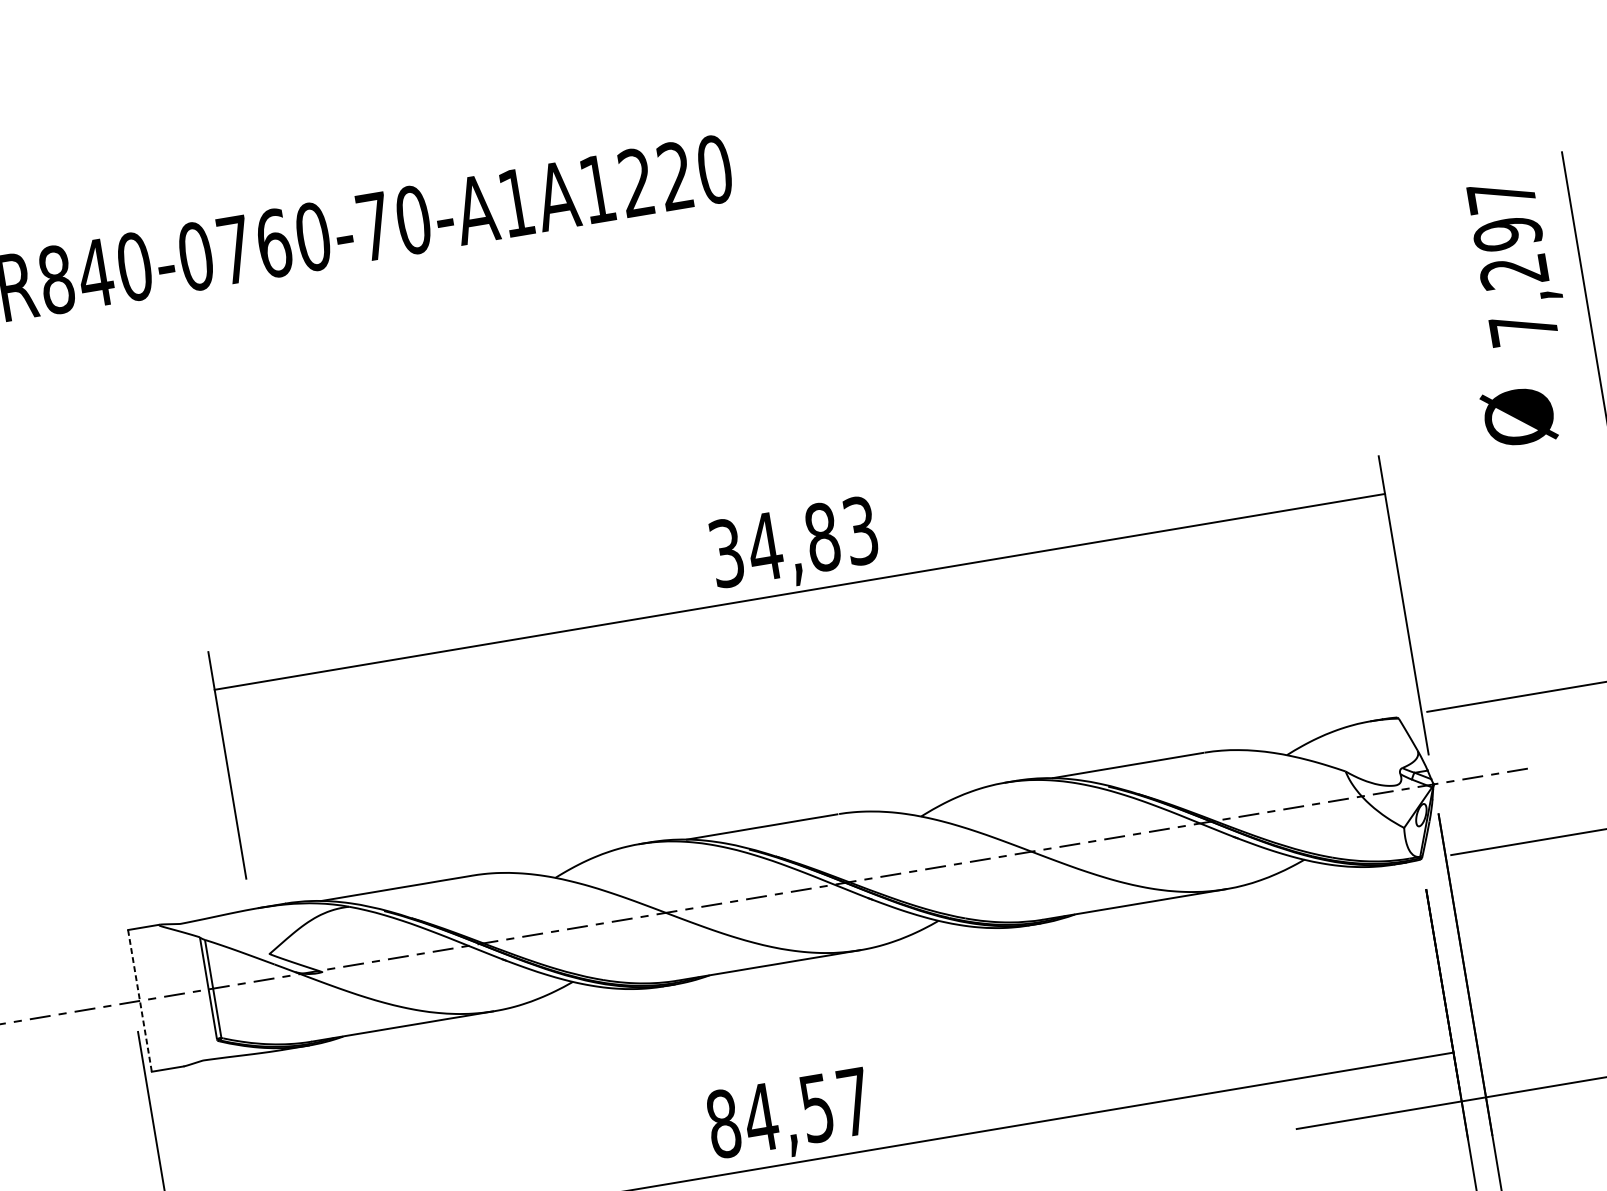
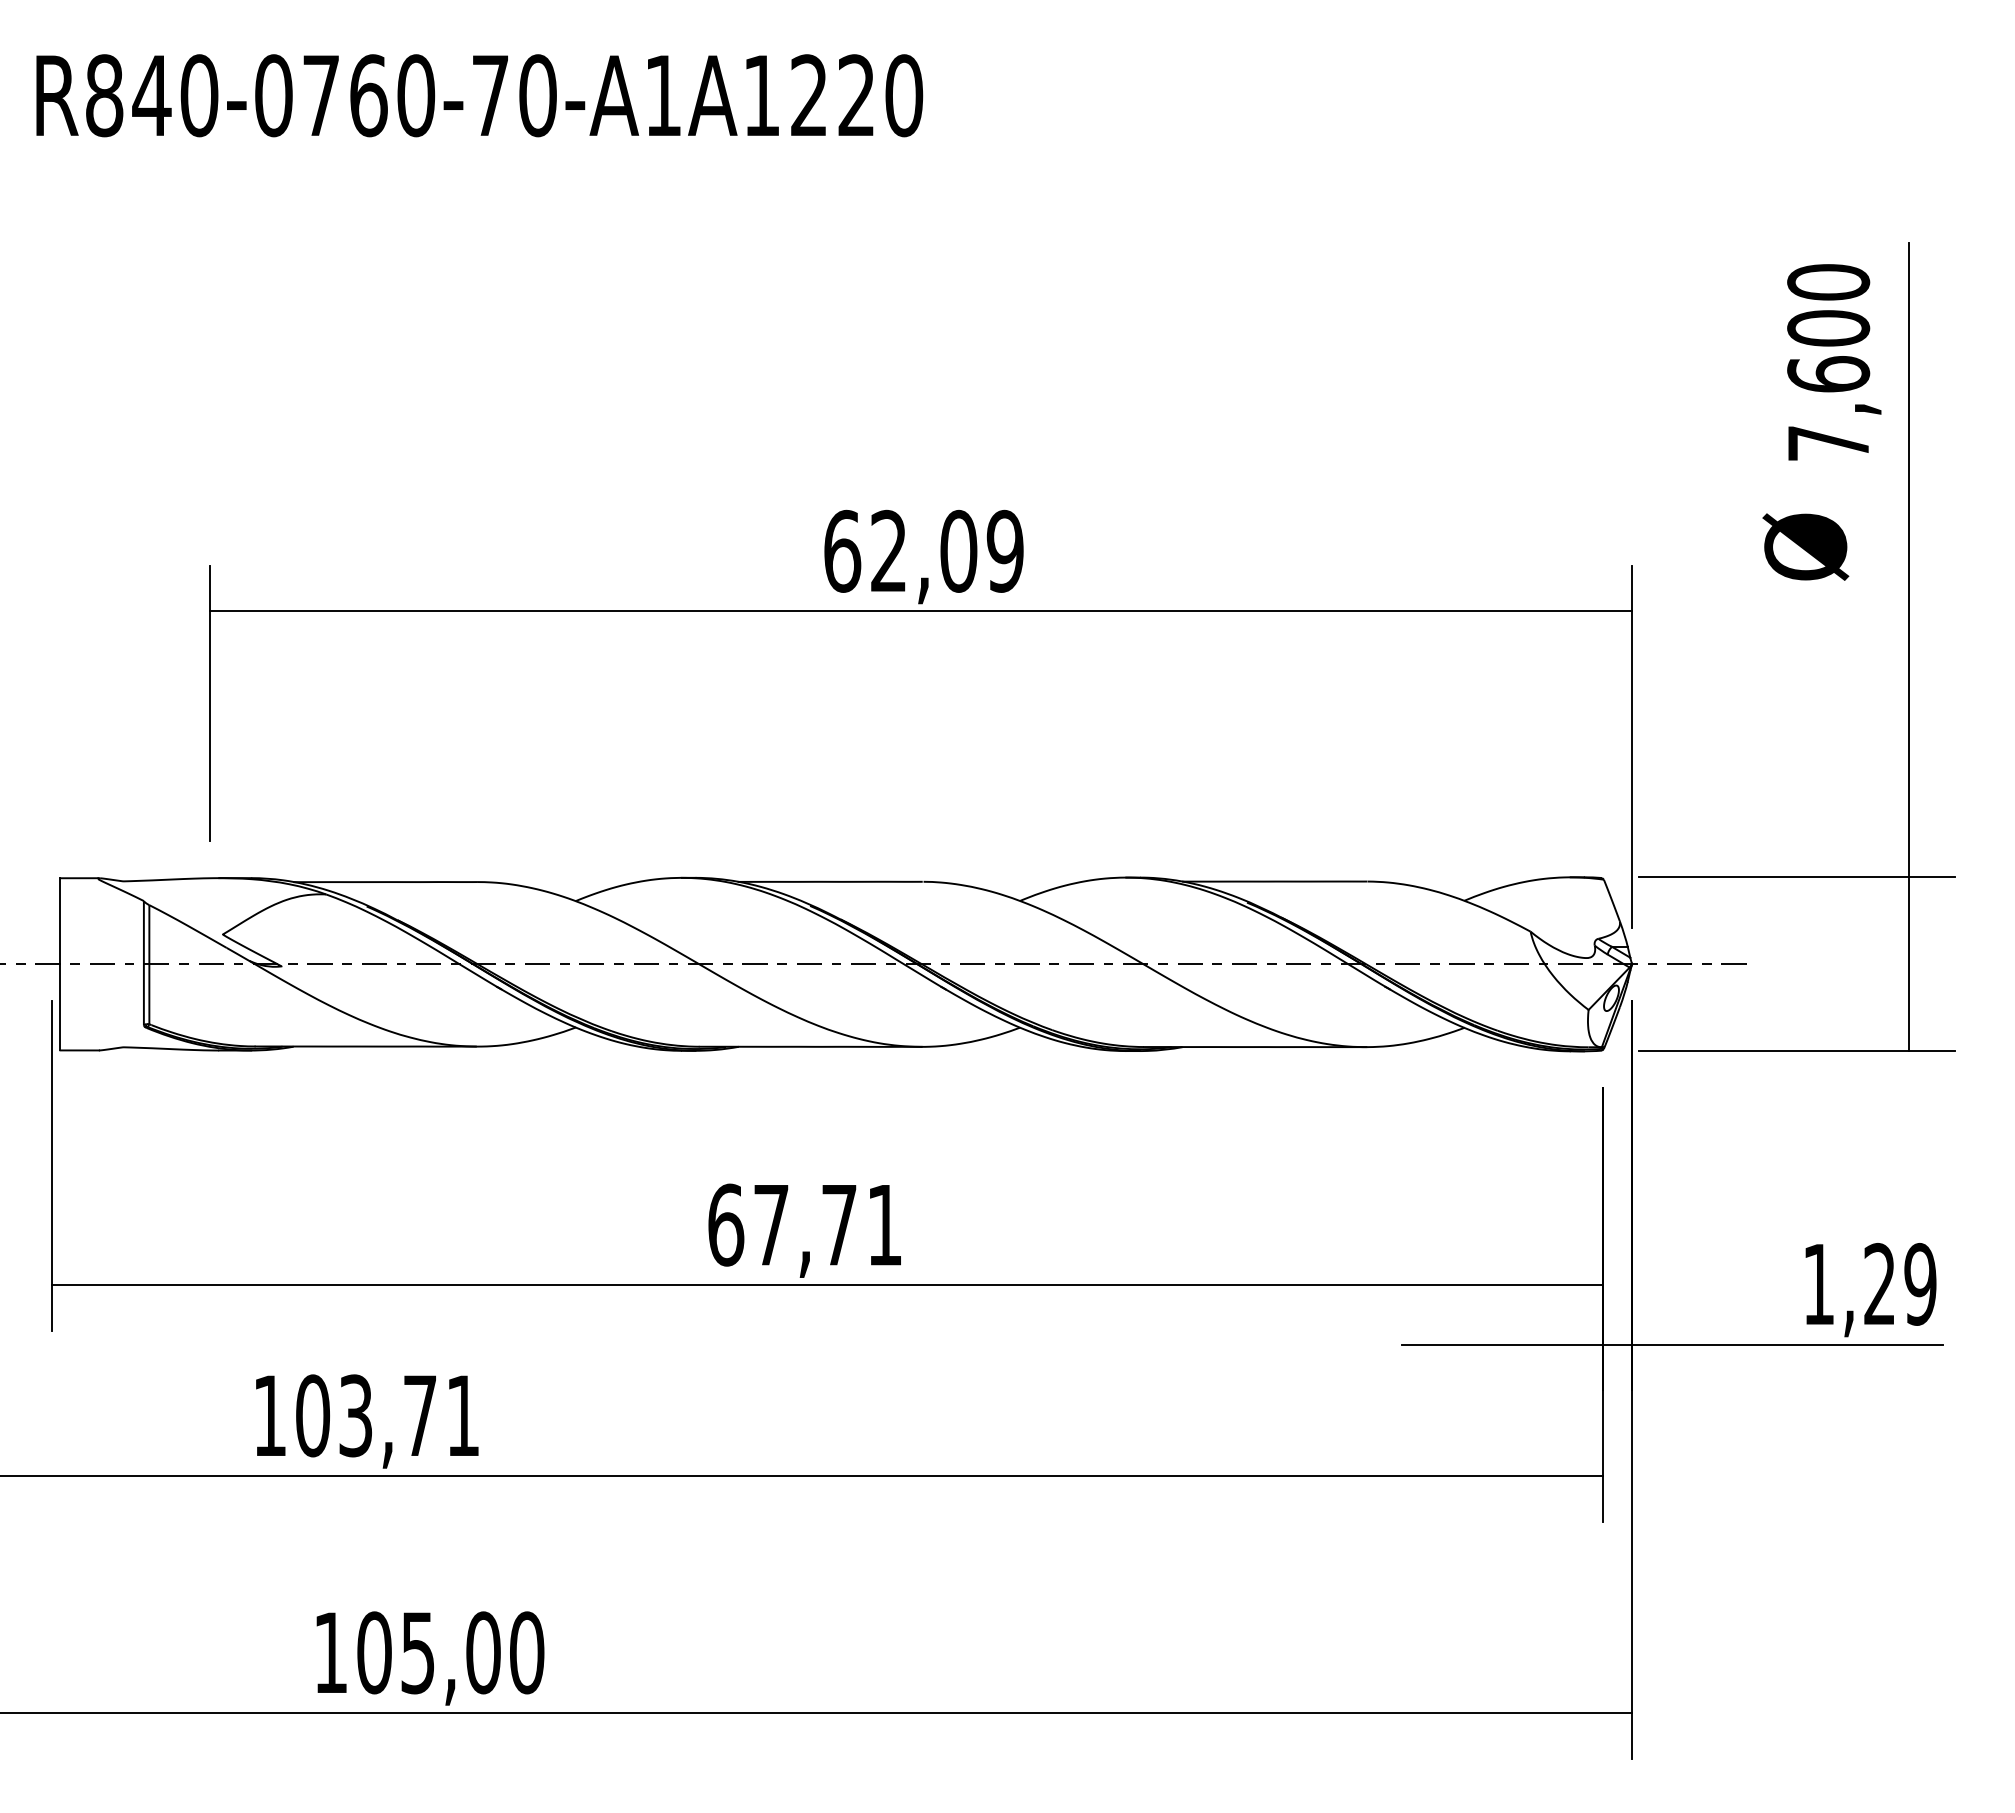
text: (1507, 233) -> (1828, 328), 7,297 -> 7,600
text: (793, 541) -> (923, 550), 34,83 -> 62,09
line: (140, 1001) -> (60, 964), dashed -> solid
text: (788, 1112) -> (804, 1224), 84,57 -> 67,71

